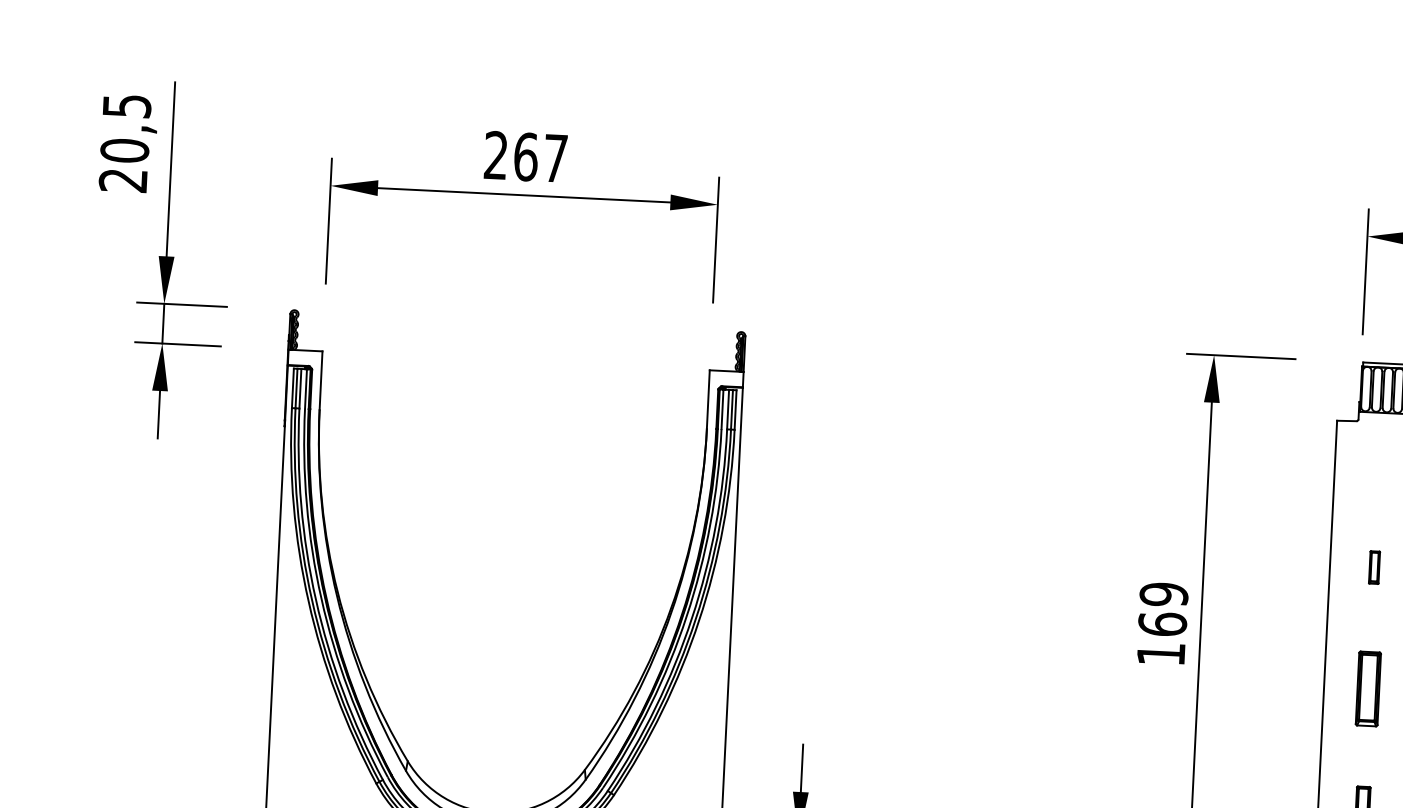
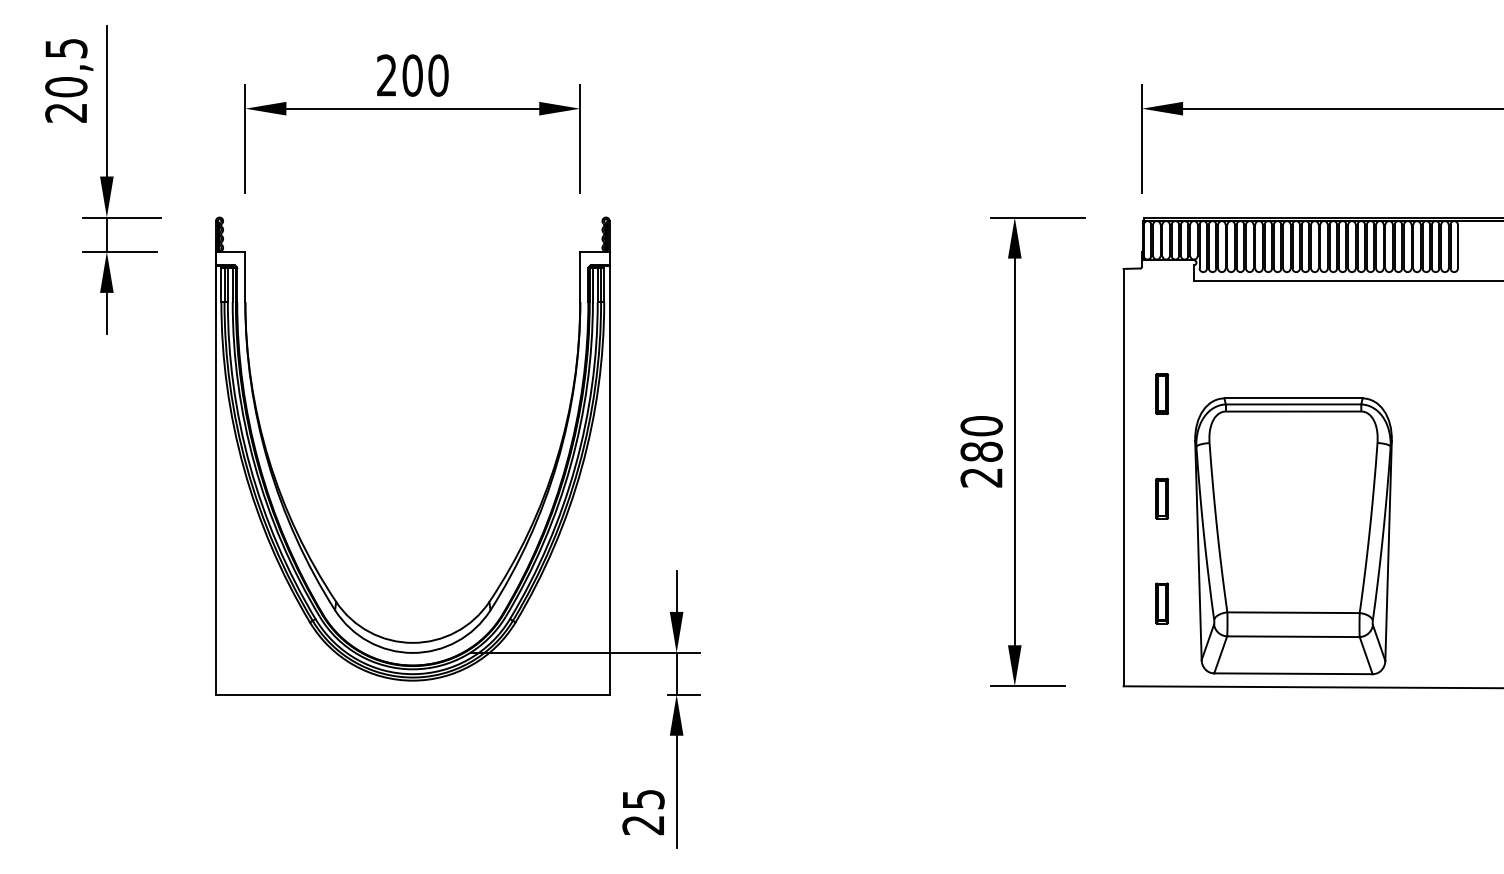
text: (540, 157) -> (425, 75), 267 -> 200
part: (1373, 566) -> (1161, 393), size x1.43
text: (1162, 623) -> (981, 451), 169 -> 280
part: (1369, 688) -> (1162, 498), size x0.62

